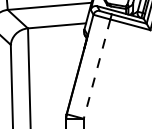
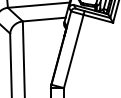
line: (96, 69) -> (73, 51), dashed -> solid

